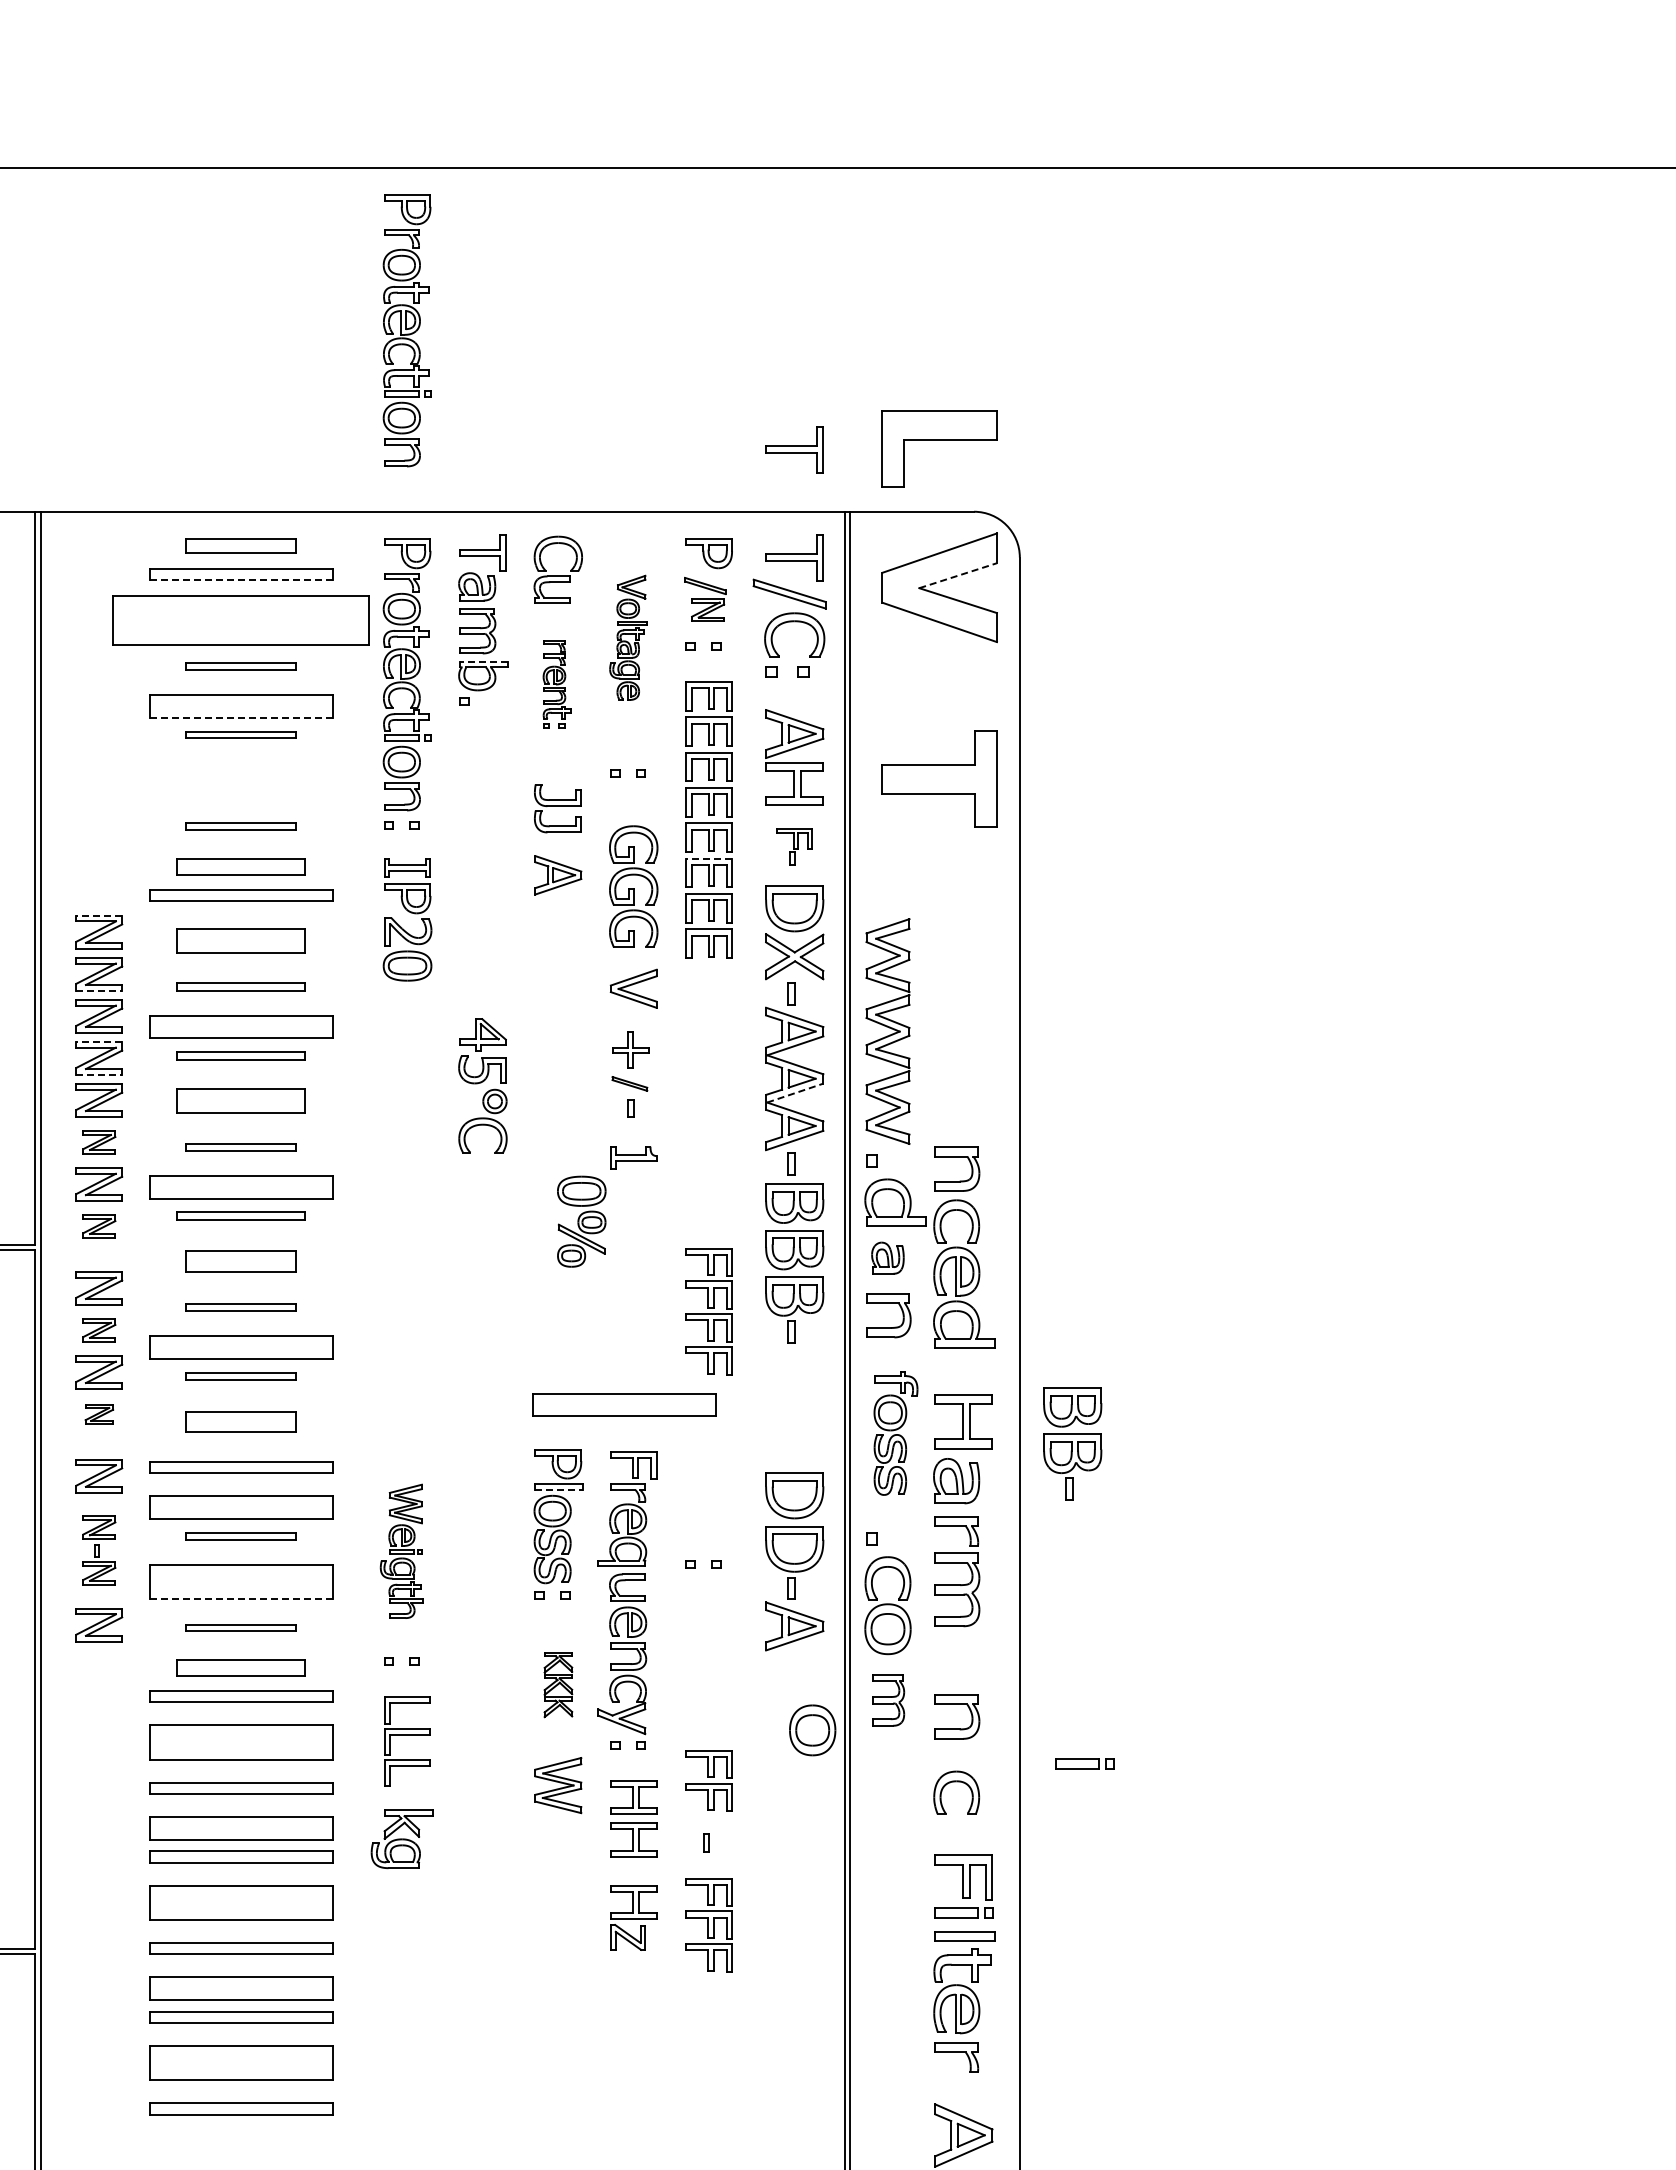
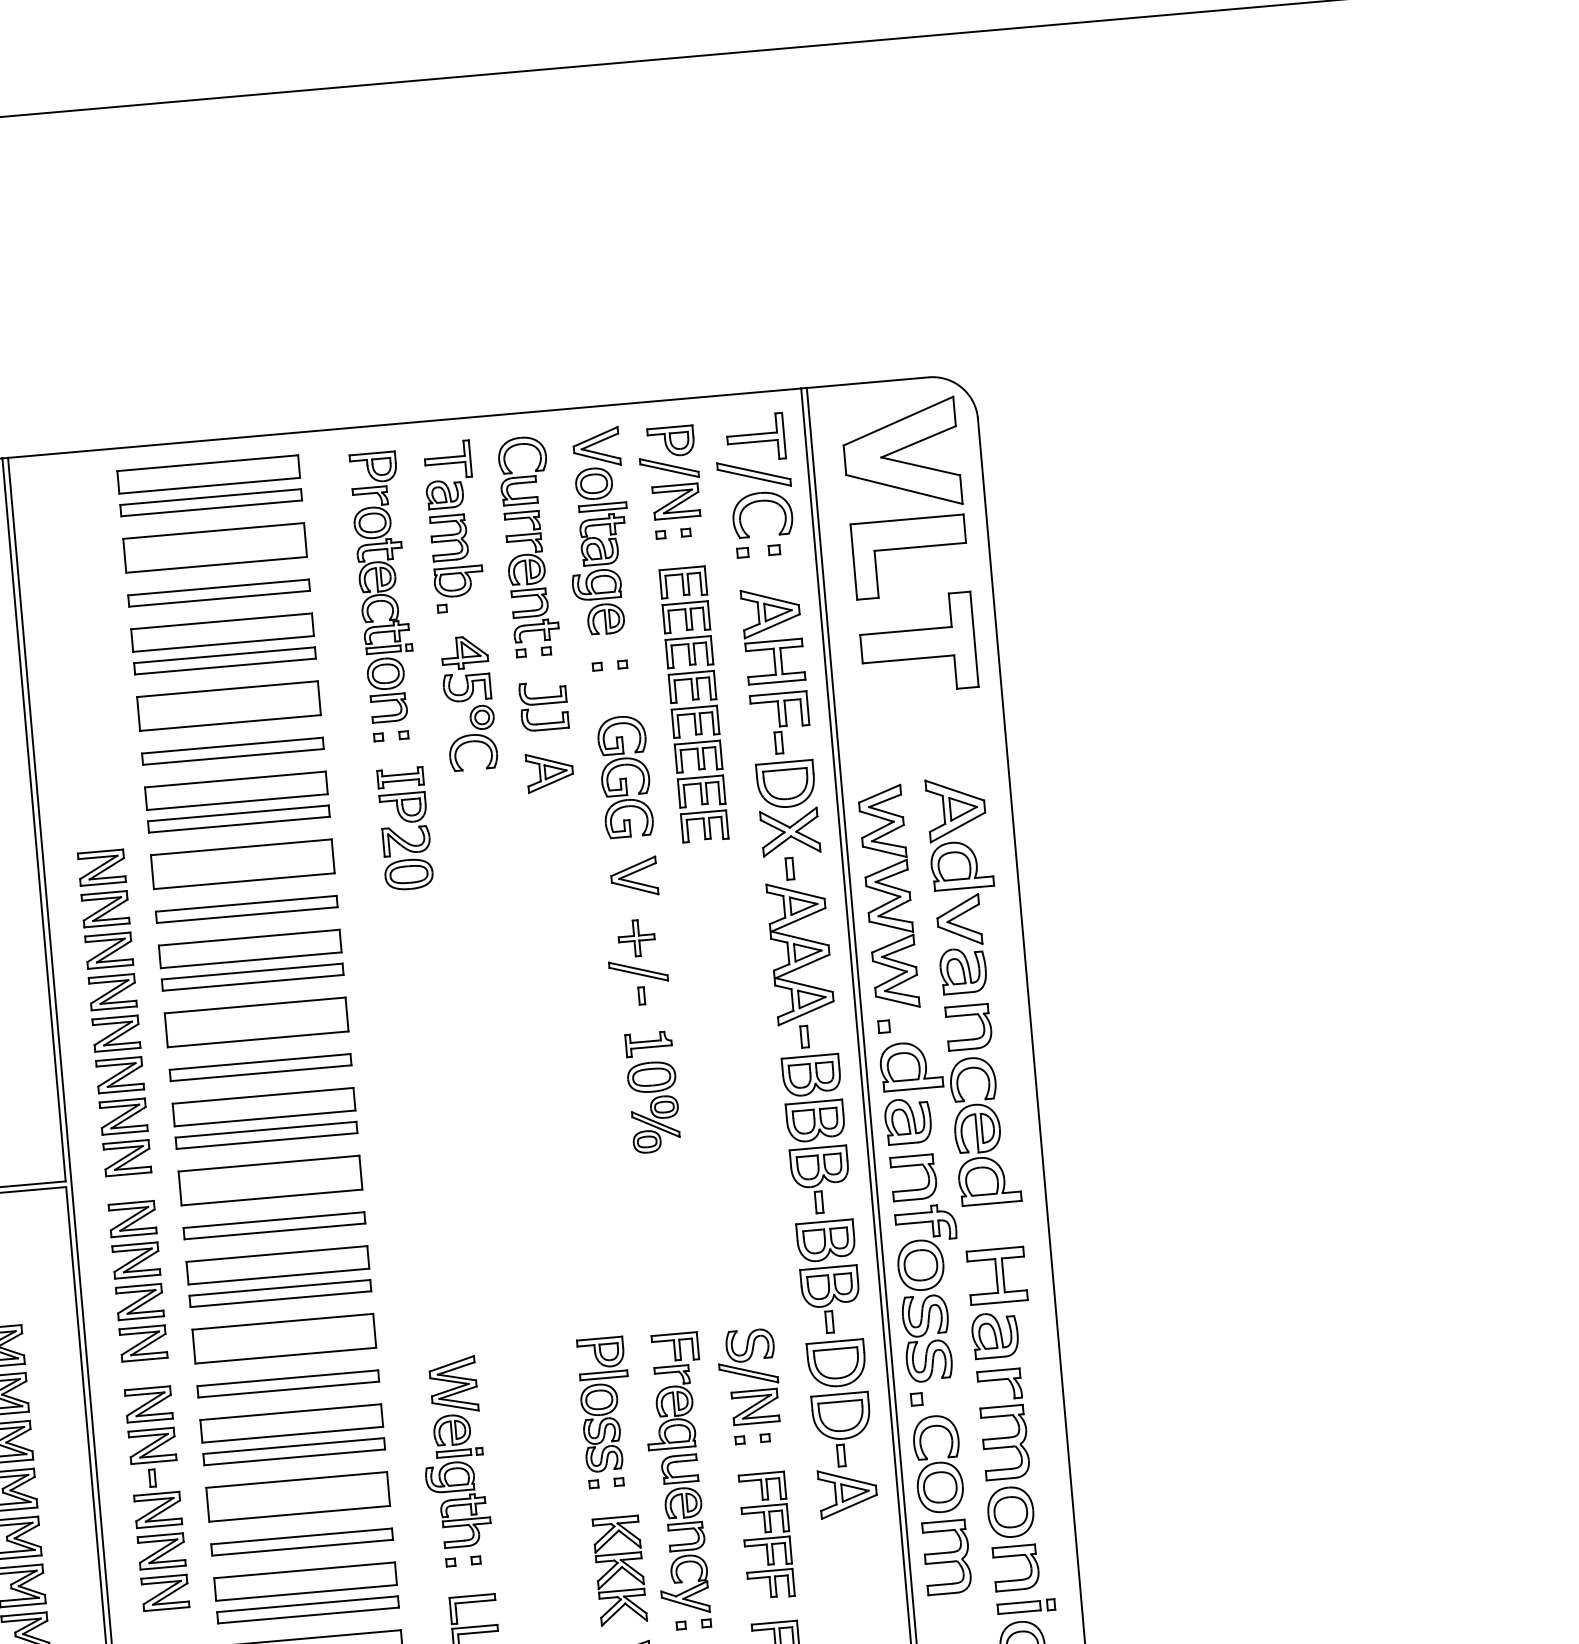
part: (406, 330) -> (353, 247), removed
part: (939, 440) -> (909, 548), moved
part: (794, 449) -> (746, 331), removed
part: (241, 546) -> (208, 474), size x1.67
line: (958, 575) -> (918, 441), dashed -> solid
line: (241, 580) -> (211, 508), dashed -> solid
part: (705, 599) -> (671, 487), size x1.43
part: (241, 620) -> (215, 547), size x0.71
part: (628, 637) -> (598, 531), size x1.67
line: (484, 661) -> (458, 567), dashed -> solid
part: (241, 666) -> (219, 593), size x1.67
part: (556, 684) -> (531, 583), size x1.67
line: (241, 717) -> (223, 643), dashed -> solid
part: (241, 734) -> (225, 660), size x1.67
part: (241, 780) -> (229, 705), added
part: (241, 826) -> (233, 751), size x1.67
part: (794, 846) -> (780, 723), size x1.67
line: (709, 858) -> (697, 742), dashed -> solid
part: (241, 866) -> (236, 790), size x1.43
line: (99, 915) -> (100, 851), dashed -> solid
part: (241, 940) -> (242, 863), size x1.43
part: (241, 986) -> (246, 909), size x1.43
line: (99, 990) -> (107, 925), dashed -> solid
part: (964, 1025) -> (963, 885), added
line: (99, 1041) -> (111, 975), dashed -> solid
part: (241, 1055) -> (252, 977), size x1.43
line: (99, 1074) -> (114, 1008), dashed -> solid
part: (629, 1083) -> (638, 971), size x1.67
part: (482, 1085) -> (468, 702), moved
line: (795, 1093) -> (802, 966), dashed -> solid
part: (241, 1101) -> (256, 1022), size x1.43
part: (99, 1142) -> (120, 1075), size x1.43
part: (241, 1146) -> (260, 1066), size x1.67
part: (241, 1215) -> (266, 1134), size x1.43
part: (581, 1221) -> (654, 1107), moved
part: (99, 1226) -> (127, 1158), size x1.43
part: (887, 1258) -> (907, 1121), size x1.43
part: (241, 1261) -> (270, 1180), size x1.67
part: (241, 1307) -> (274, 1225), size x1.67
part: (708, 1311) -> (766, 1535), moved
part: (99, 1330) -> (136, 1260), size x1.43
part: (241, 1375) -> (280, 1292), size x1.67
part: (624, 1404) -> (660, 1288), removed
part: (99, 1414) -> (143, 1343), size x1.67
part: (241, 1421) -> (284, 1338), size x1.67
part: (895, 1433) -> (930, 1293), size x1.43
part: (1072, 1443) -> (828, 1276), moved
line: (559, 1489) -> (604, 1377), dashed -> solid
part: (705, 1500) -> (749, 1376), added
part: (241, 1536) -> (294, 1451), size x1.67
part: (99, 1550) -> (155, 1477), size x1.43
part: (401, 1551) -> (453, 1452), size x1.43
line: (241, 1599) -> (299, 1513), dashed -> solid
part: (241, 1627) -> (302, 1541), size x1.67
part: (99, 1667) -> (165, 1593), added
part: (241, 1668) -> (305, 1581), size x1.43
part: (558, 1684) -> (619, 1570), size x1.67
part: (888, 1700) -> (947, 1557), size x1.43
part: (812, 1730) -> (1010, 1512), moved
part: (1084, 1763) -> (1025, 1606), moved

